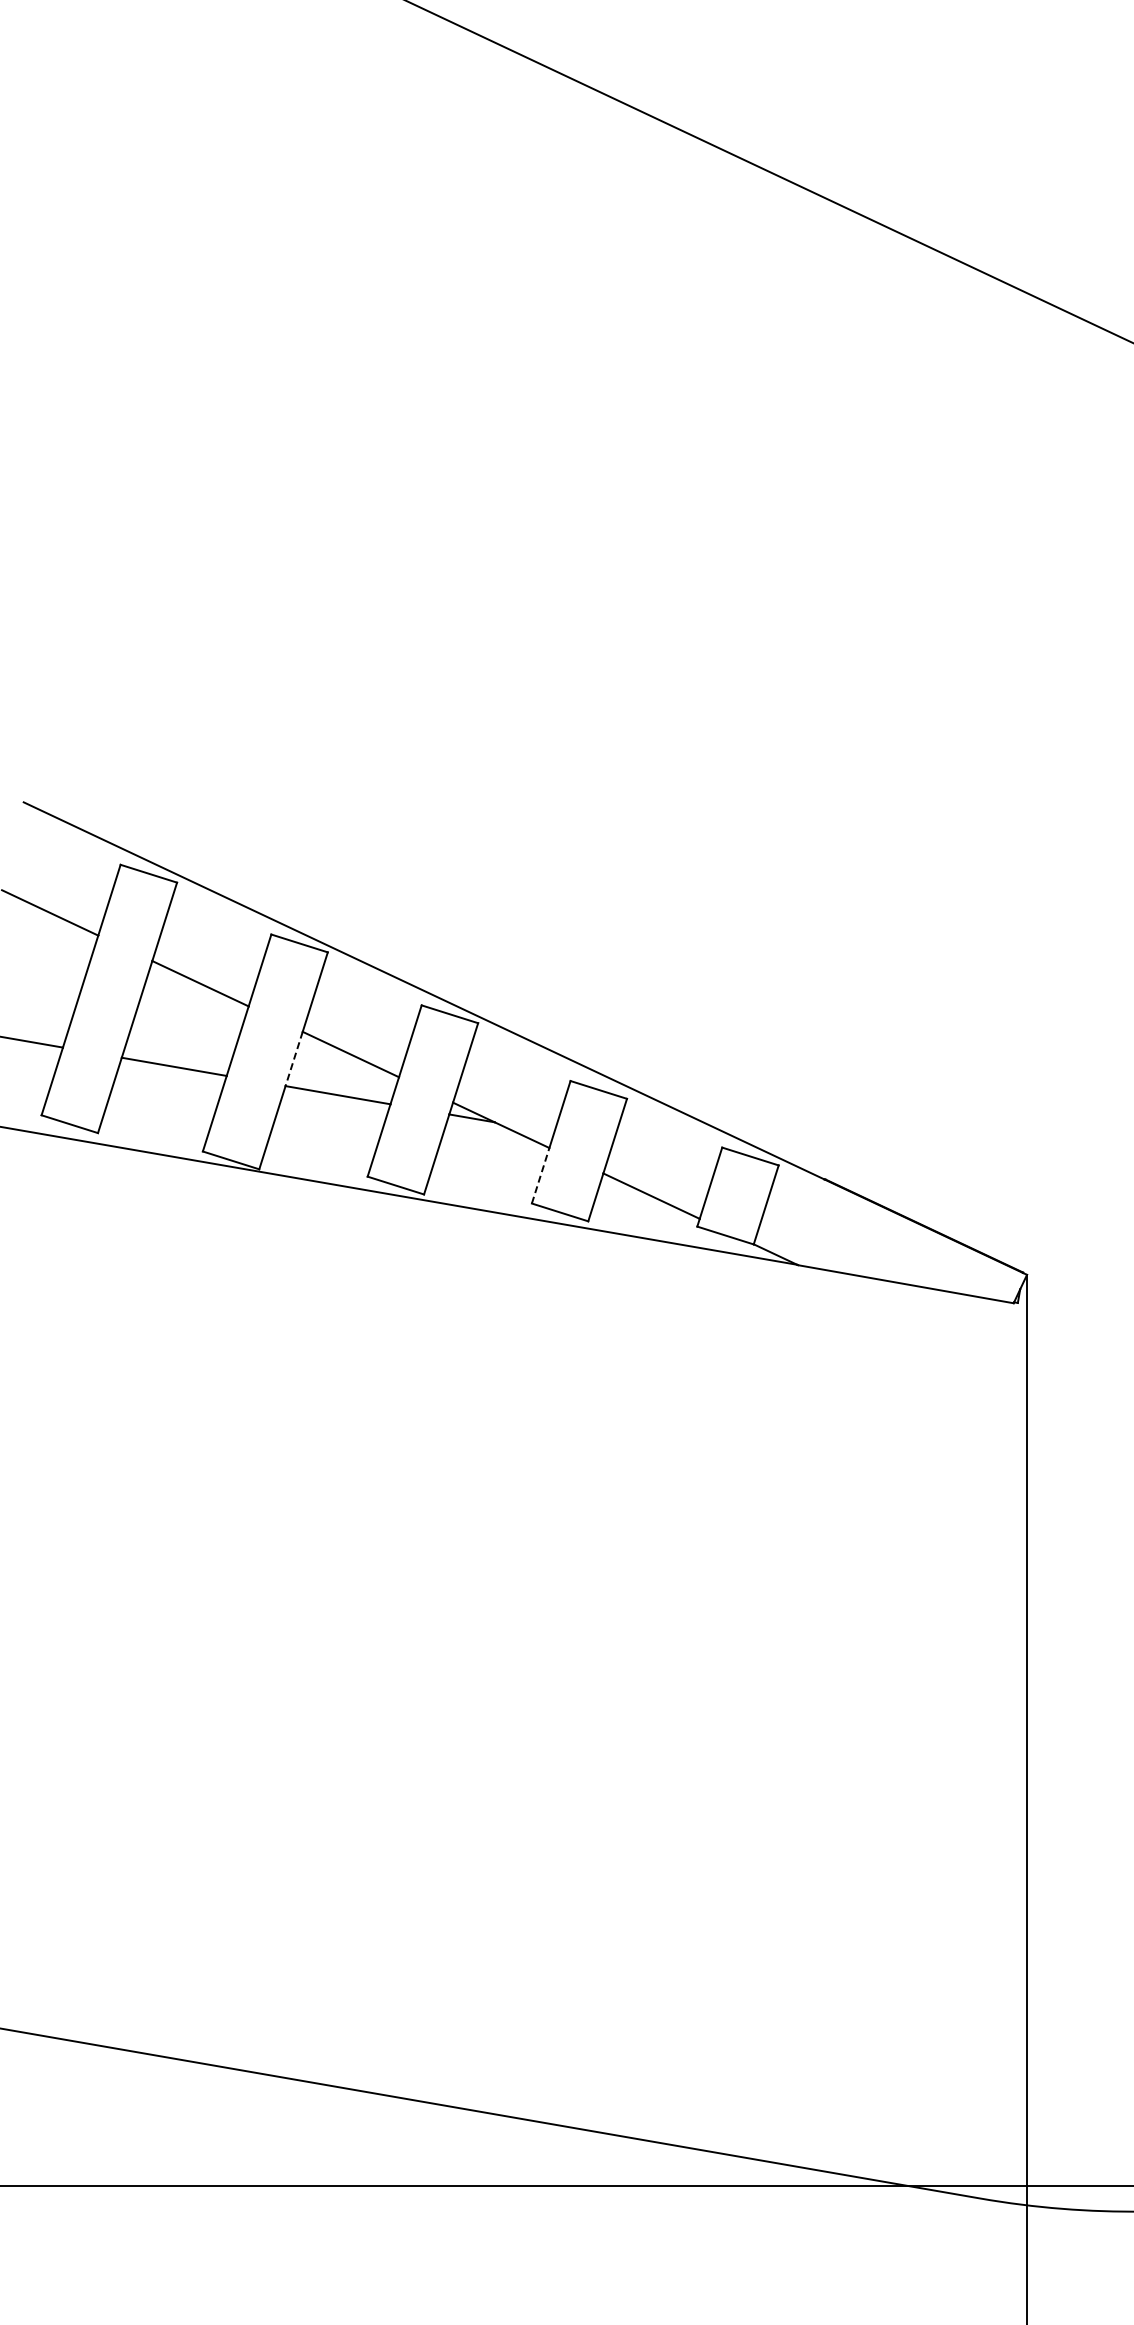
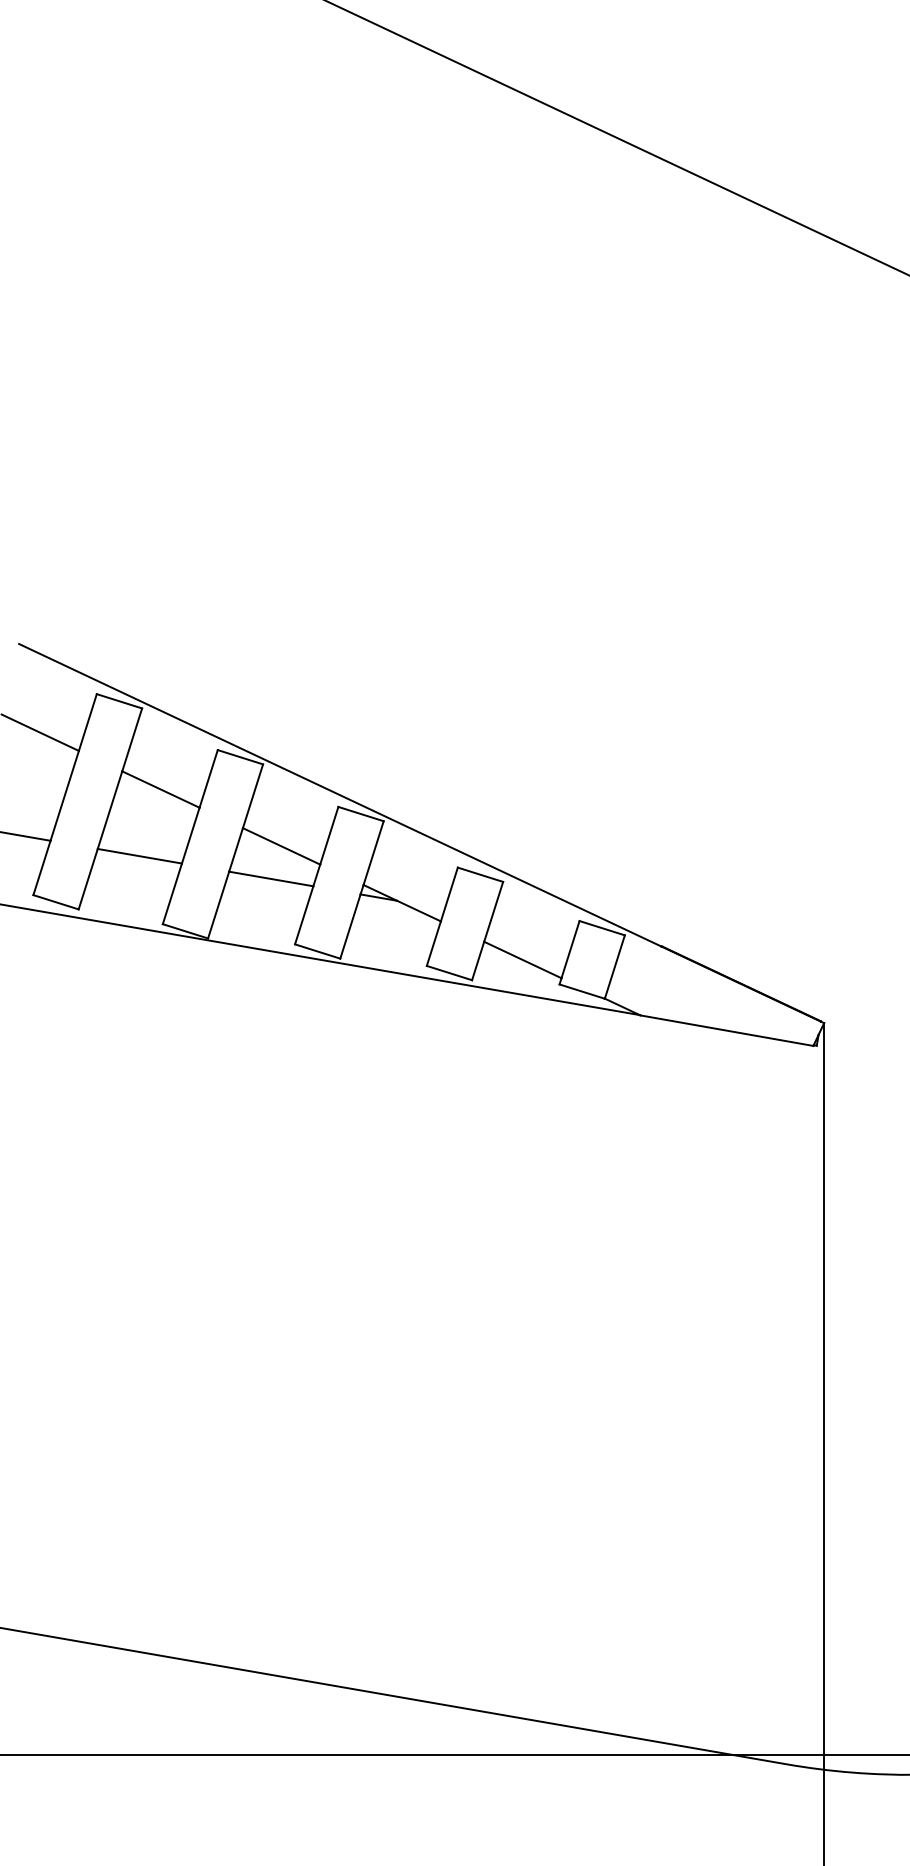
line: (294, 1059) -> (236, 850), dashed -> solid
line: (540, 1175) -> (433, 943), dashed -> solid

